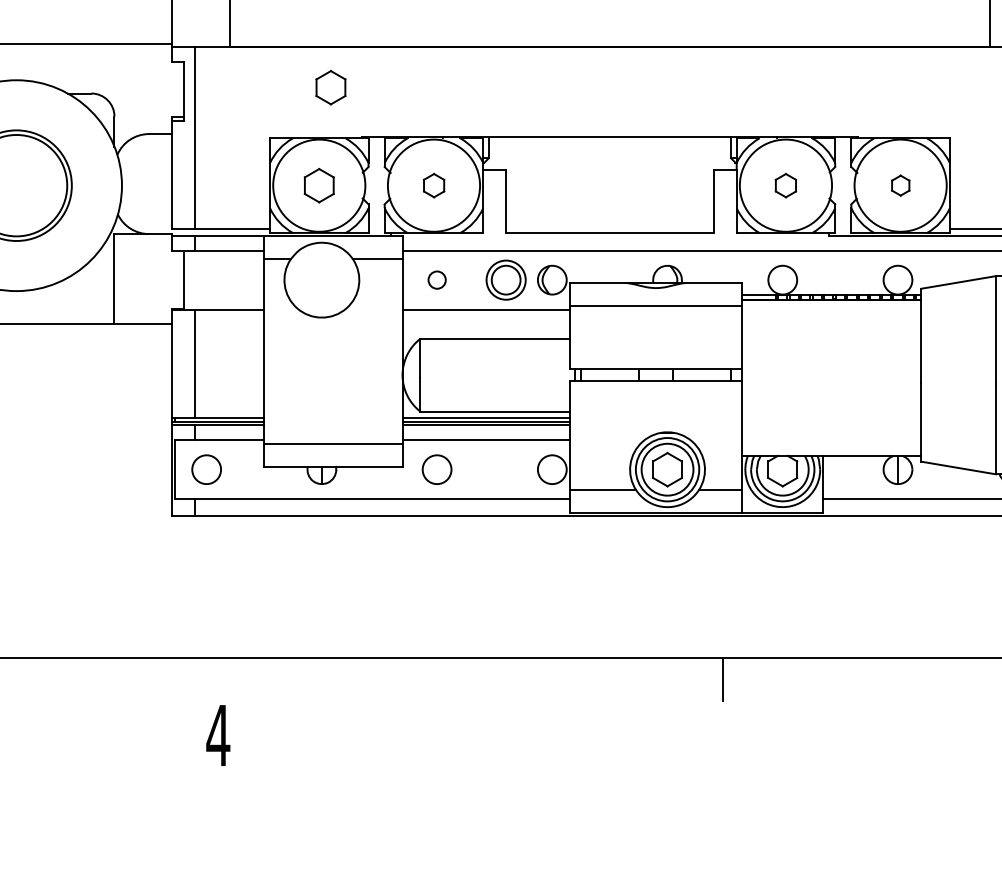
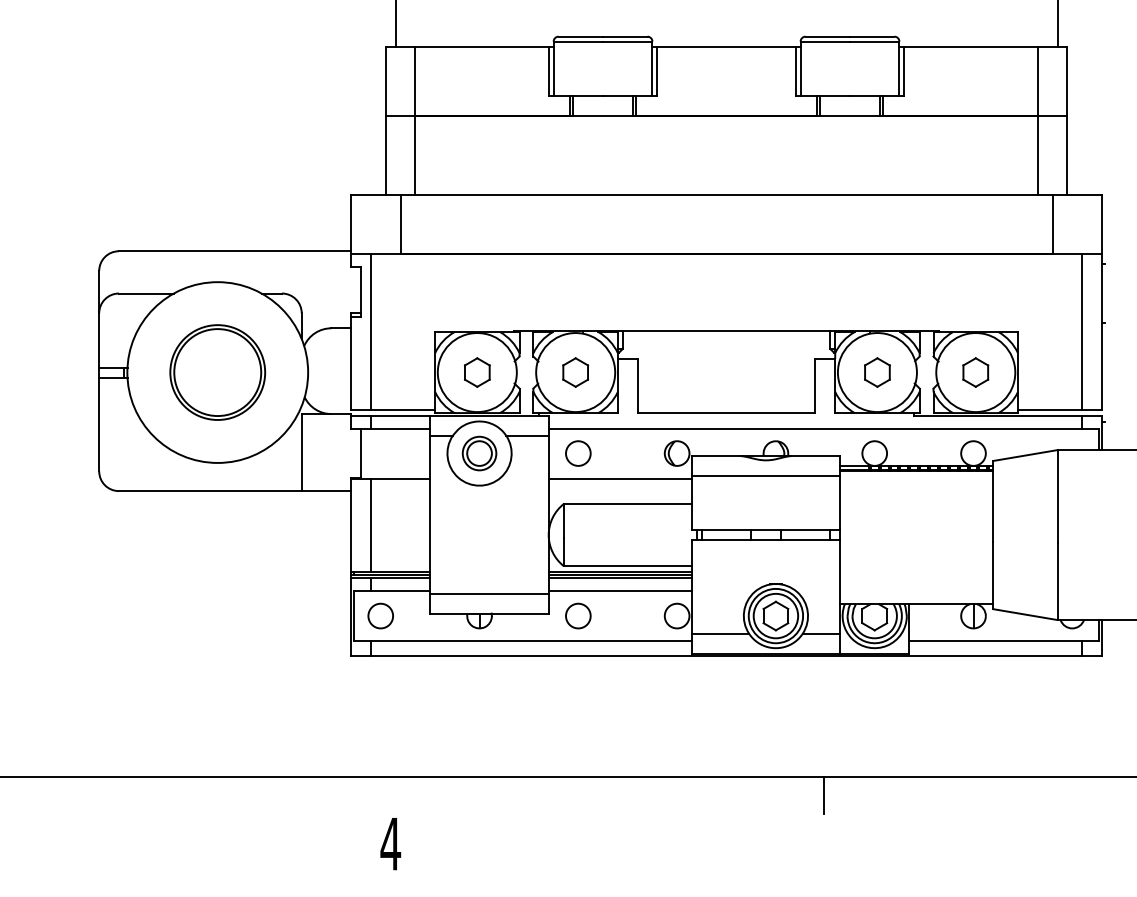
part: (331, 87) -> (487, 288), removed
part: (433, 185) -> (575, 372), size x1.43
part: (786, 185) -> (877, 372), size x1.43
part: (900, 185) -> (975, 372), size x1.67
circle: (437, 280) -> (578, 453), size x1.67
part: (506, 280) -> (479, 453), moved

